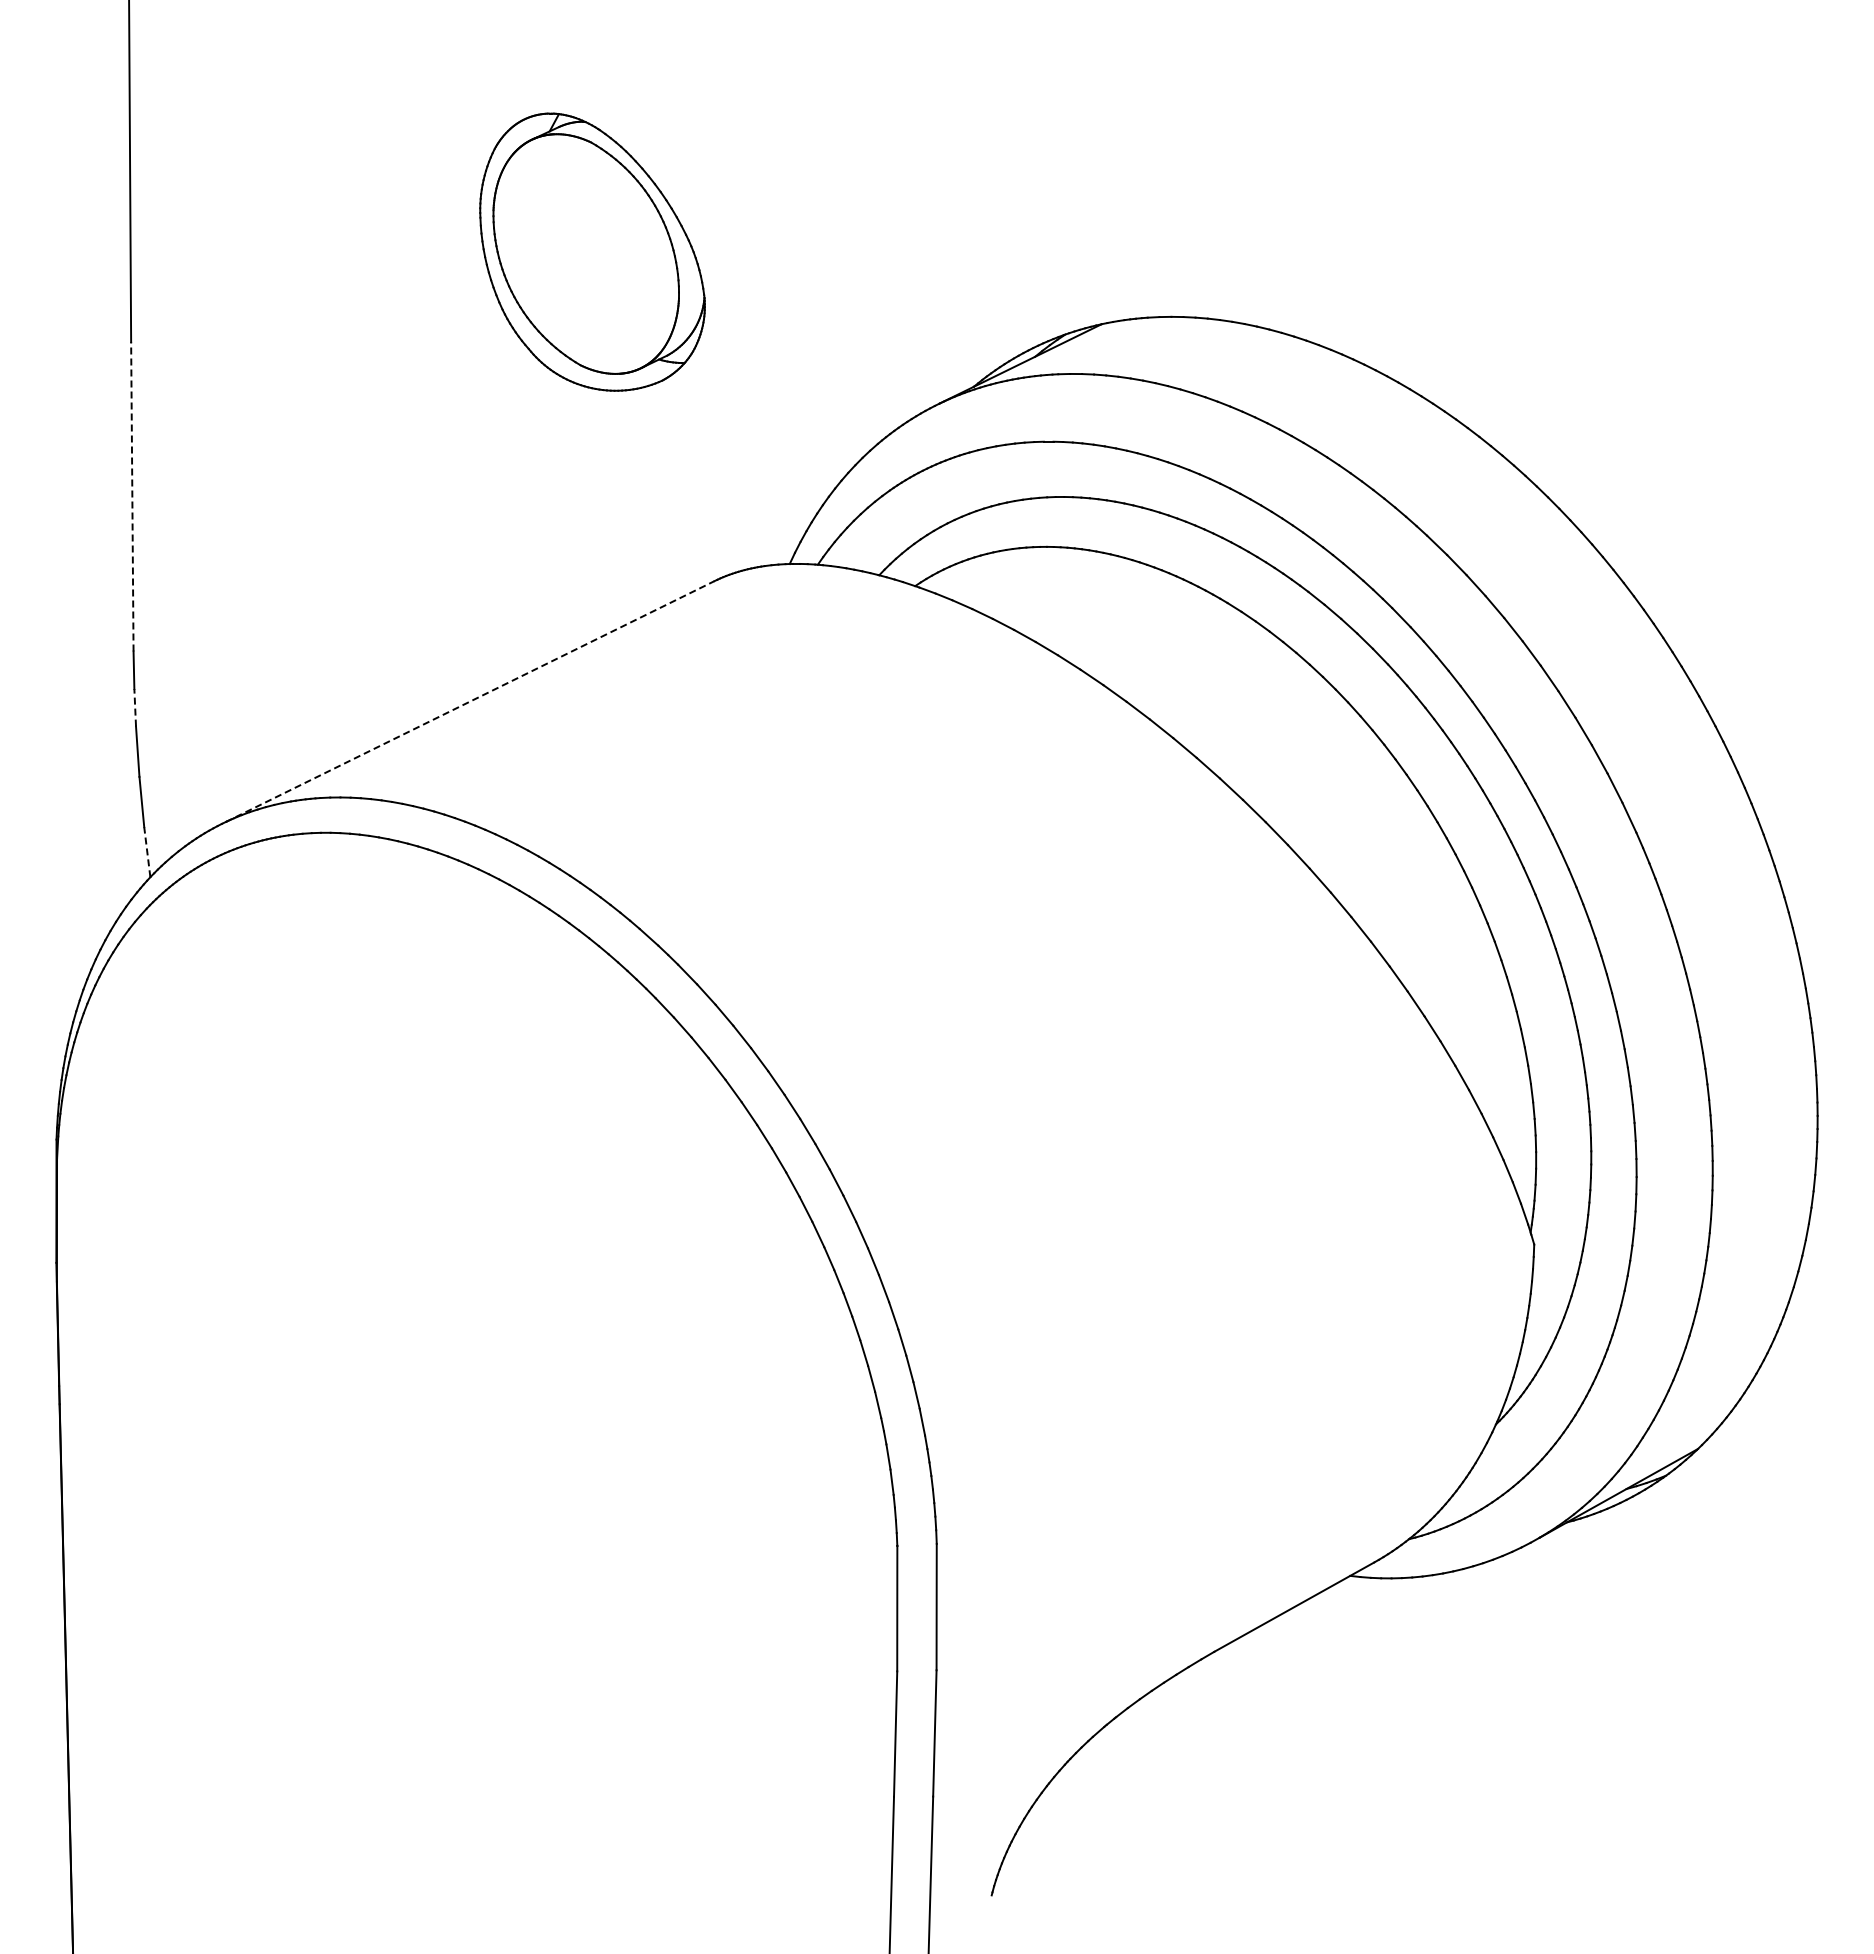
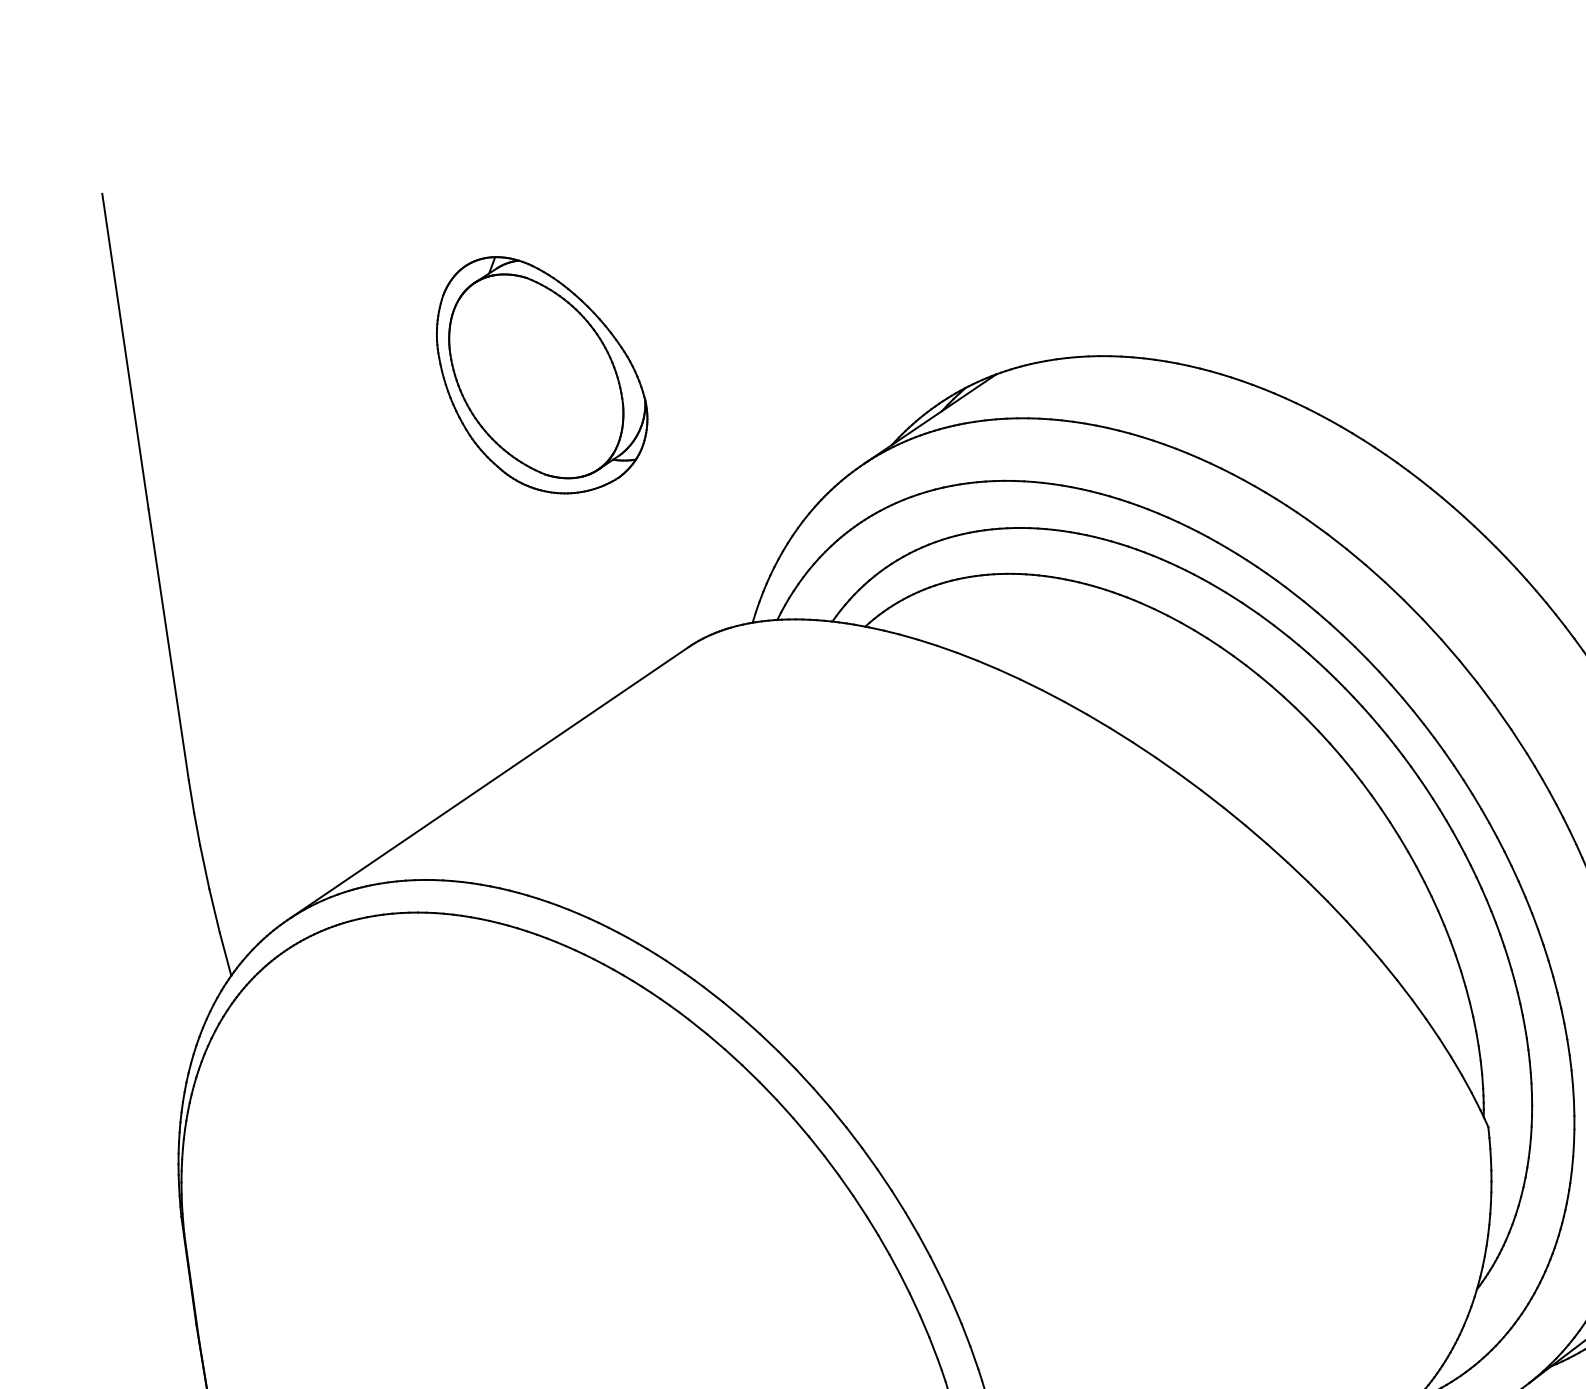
line: (132, 496) -> (168, 644), dashed -> solid
line: (470, 701) -> (490, 782), dashed -> solid
line: (135, 707) -> (197, 828), dashed -> solid
line: (147, 851) -> (225, 953), dashed -> solid

